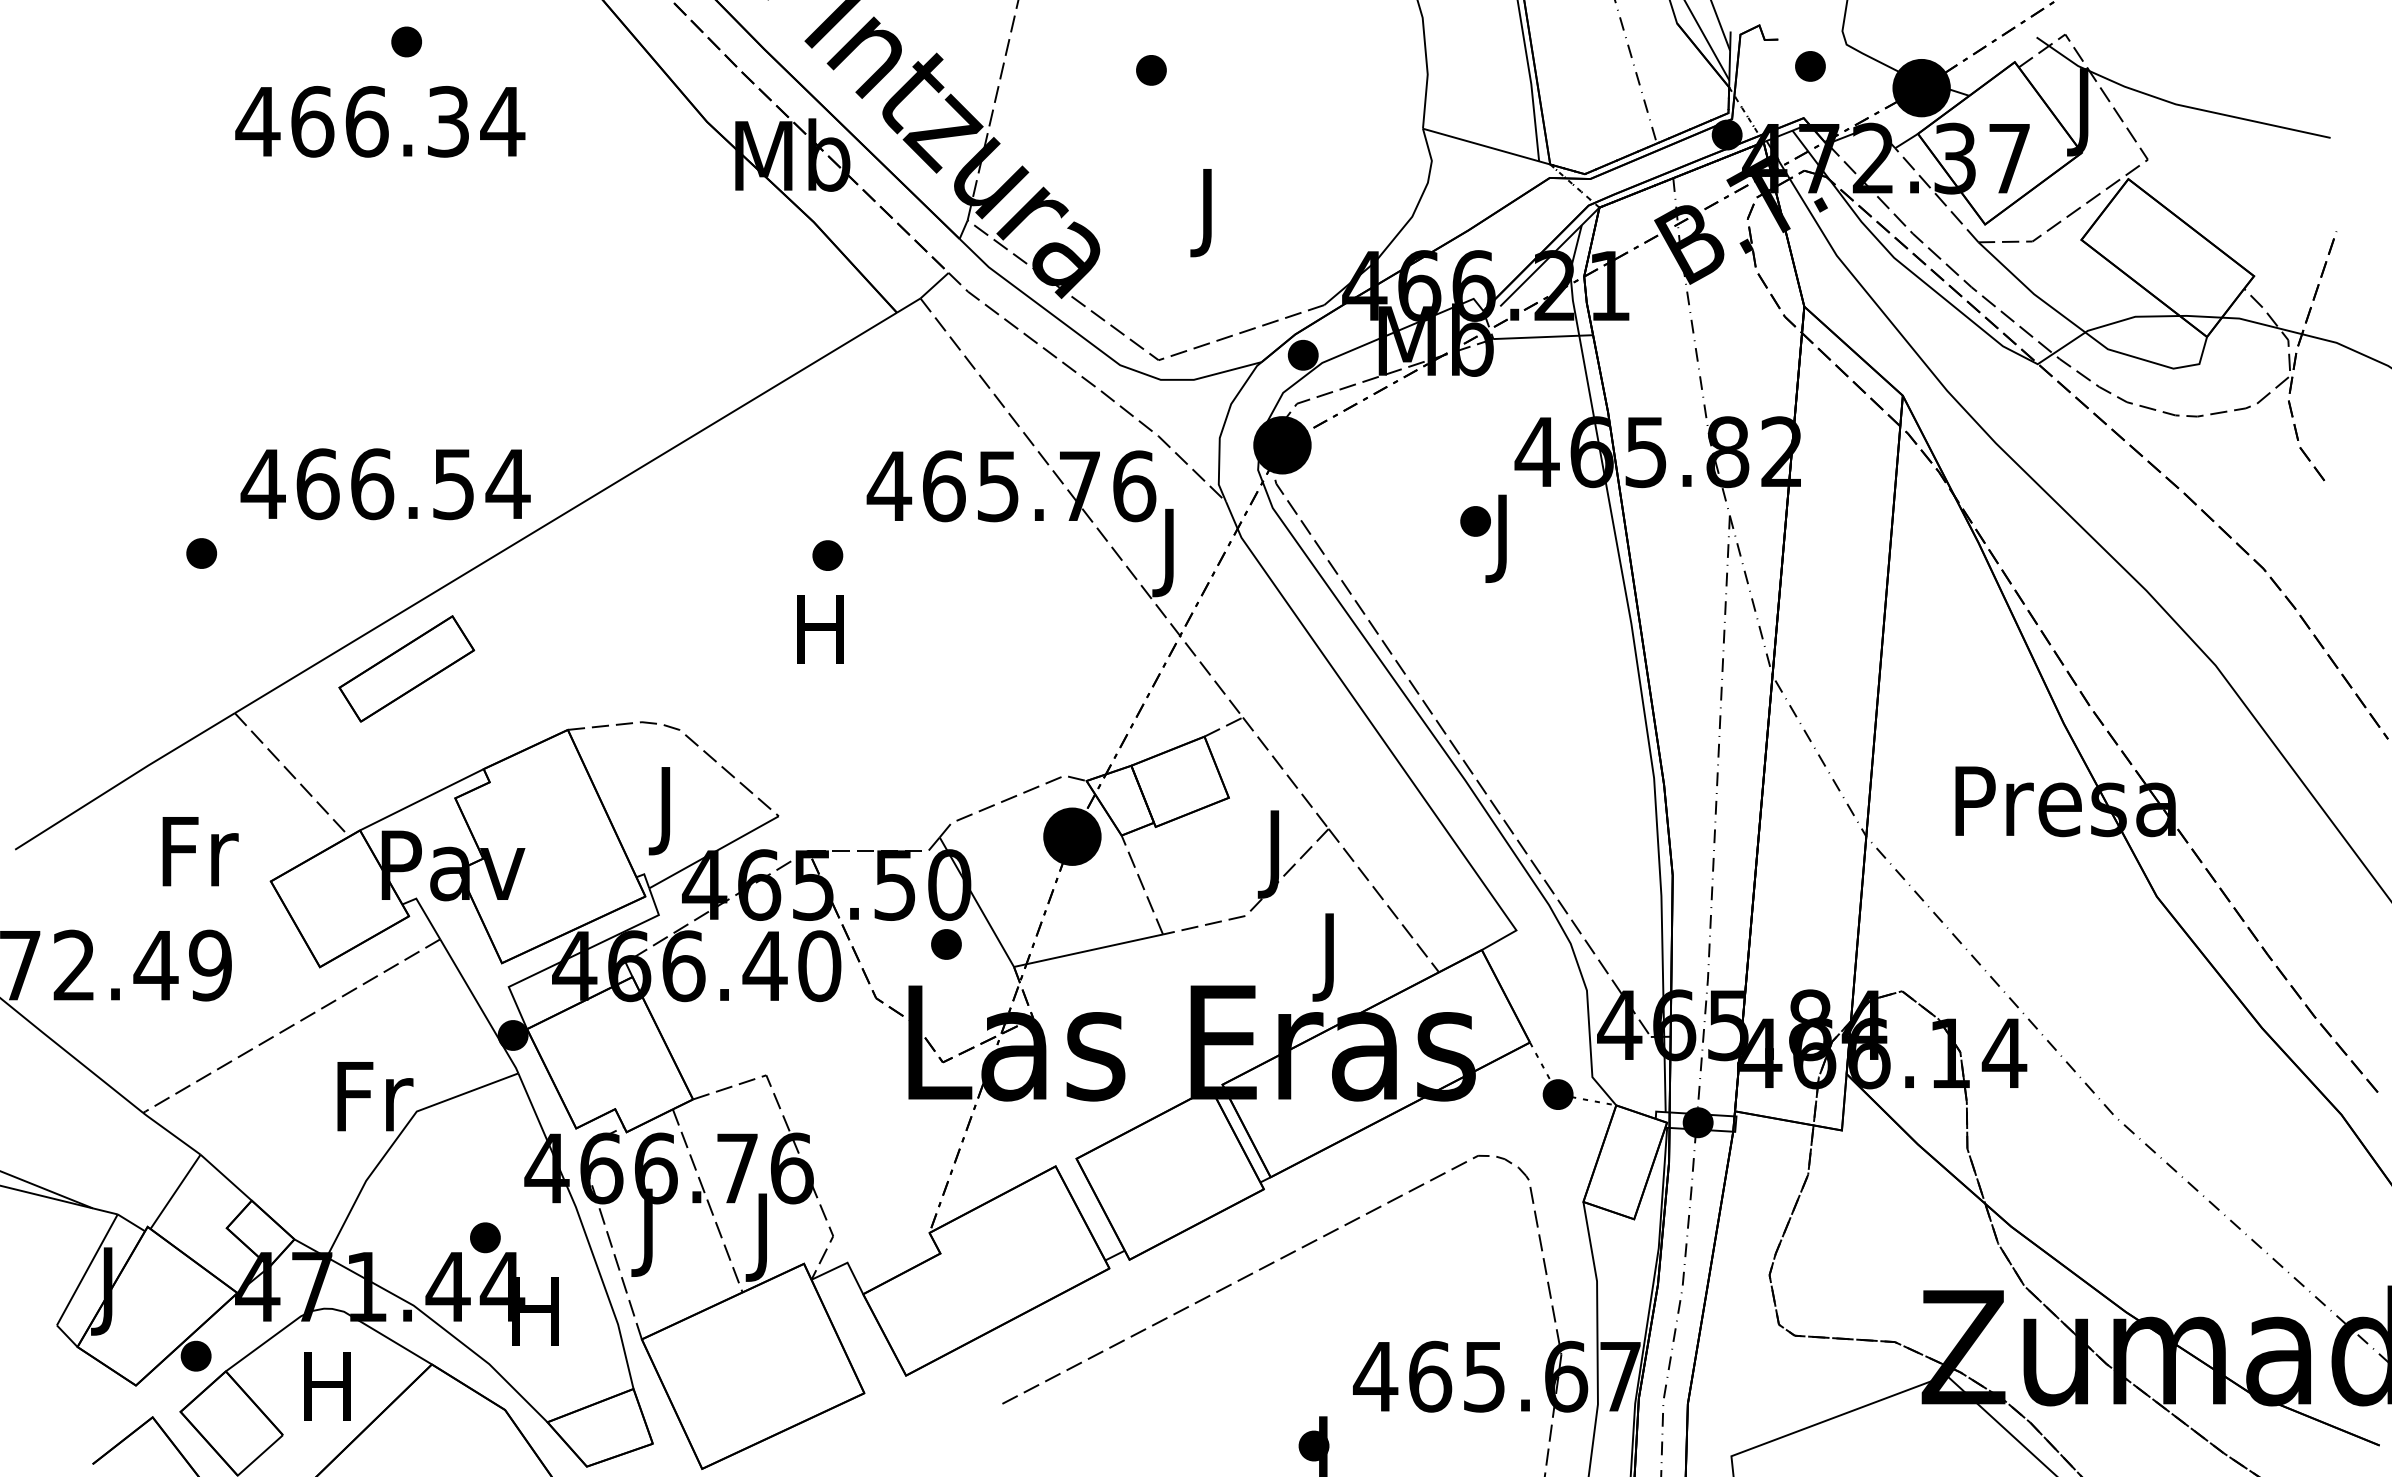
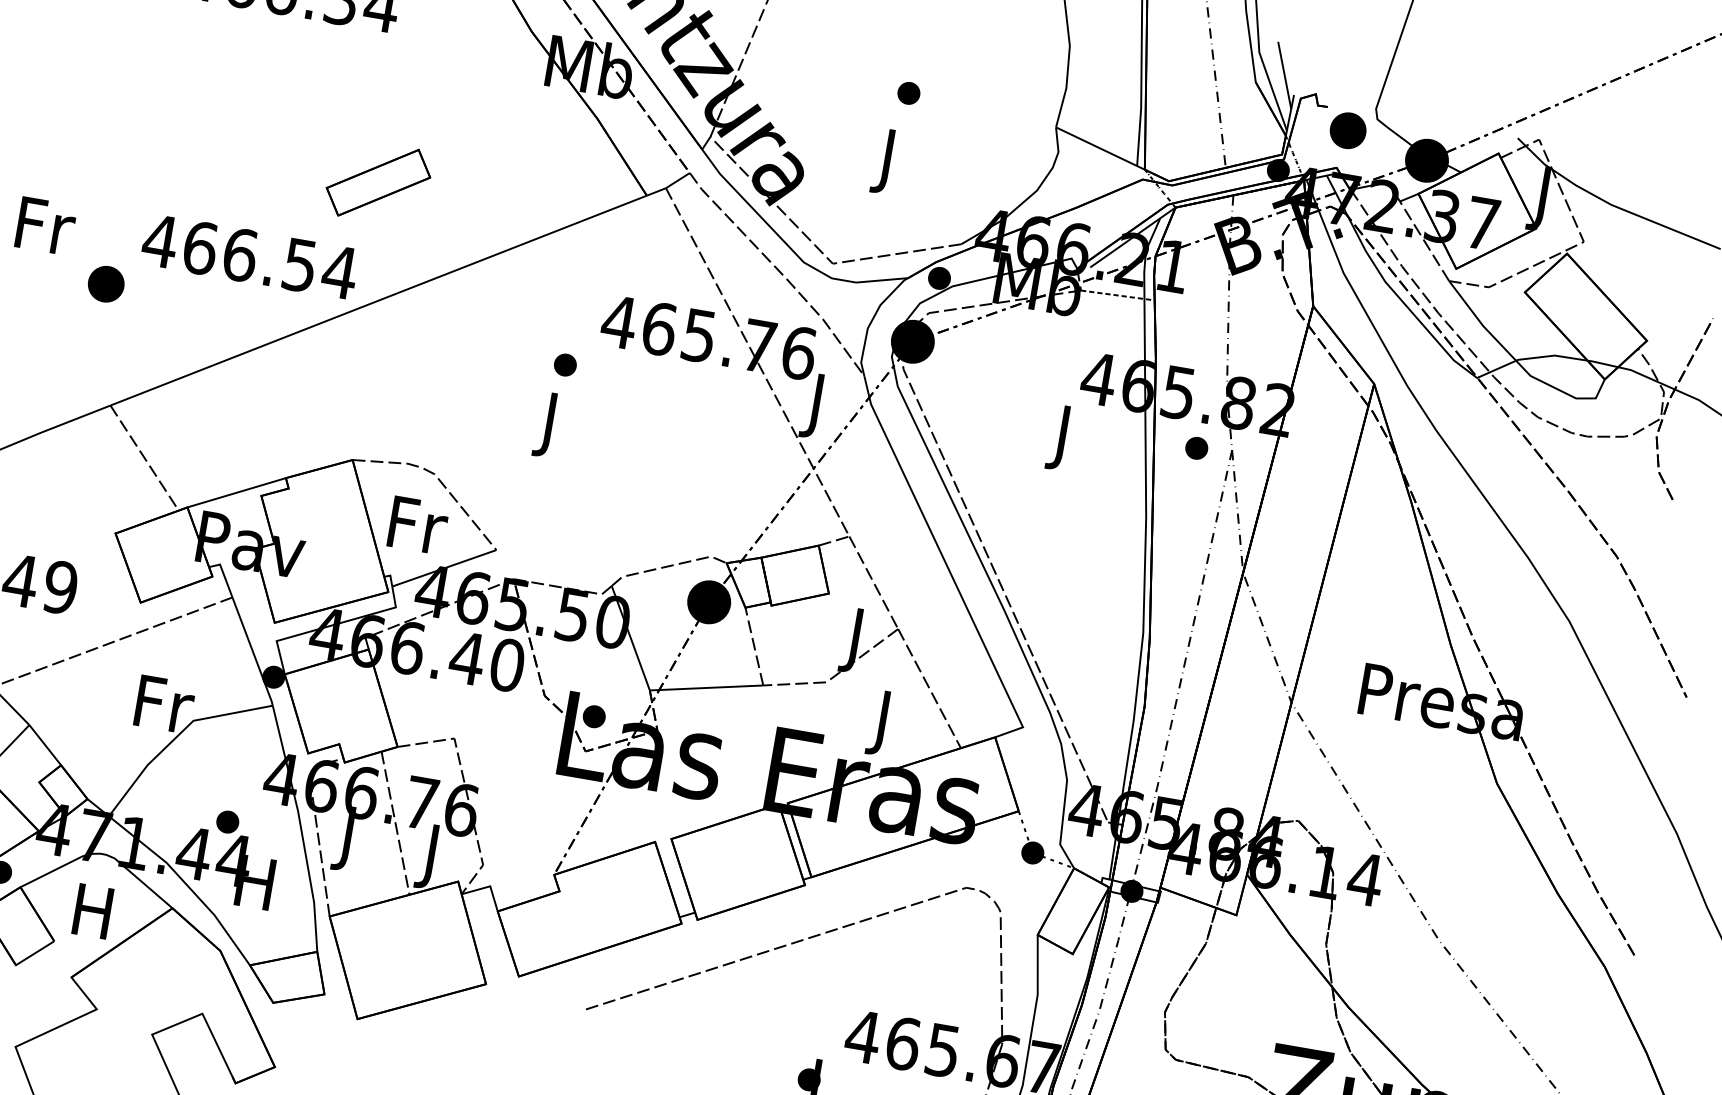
part: (1810, 66) -> (1348, 130), size x1.6
part: (1151, 70) -> (908, 93), moved
line: (1543, 337) -> (1117, 295), solid -> dashed
part: (1475, 521) -> (1196, 448), moved
part: (201, 553) -> (106, 284), size x1.6
text: (820, 639) -> (549, 425), H -> J
part: (406, 668) -> (378, 182), moved
text: (669, 811) -> (416, 532), J -> Fr
text: (200, 851) -> (45, 226), moved
part: (946, 944) -> (594, 716), moved

